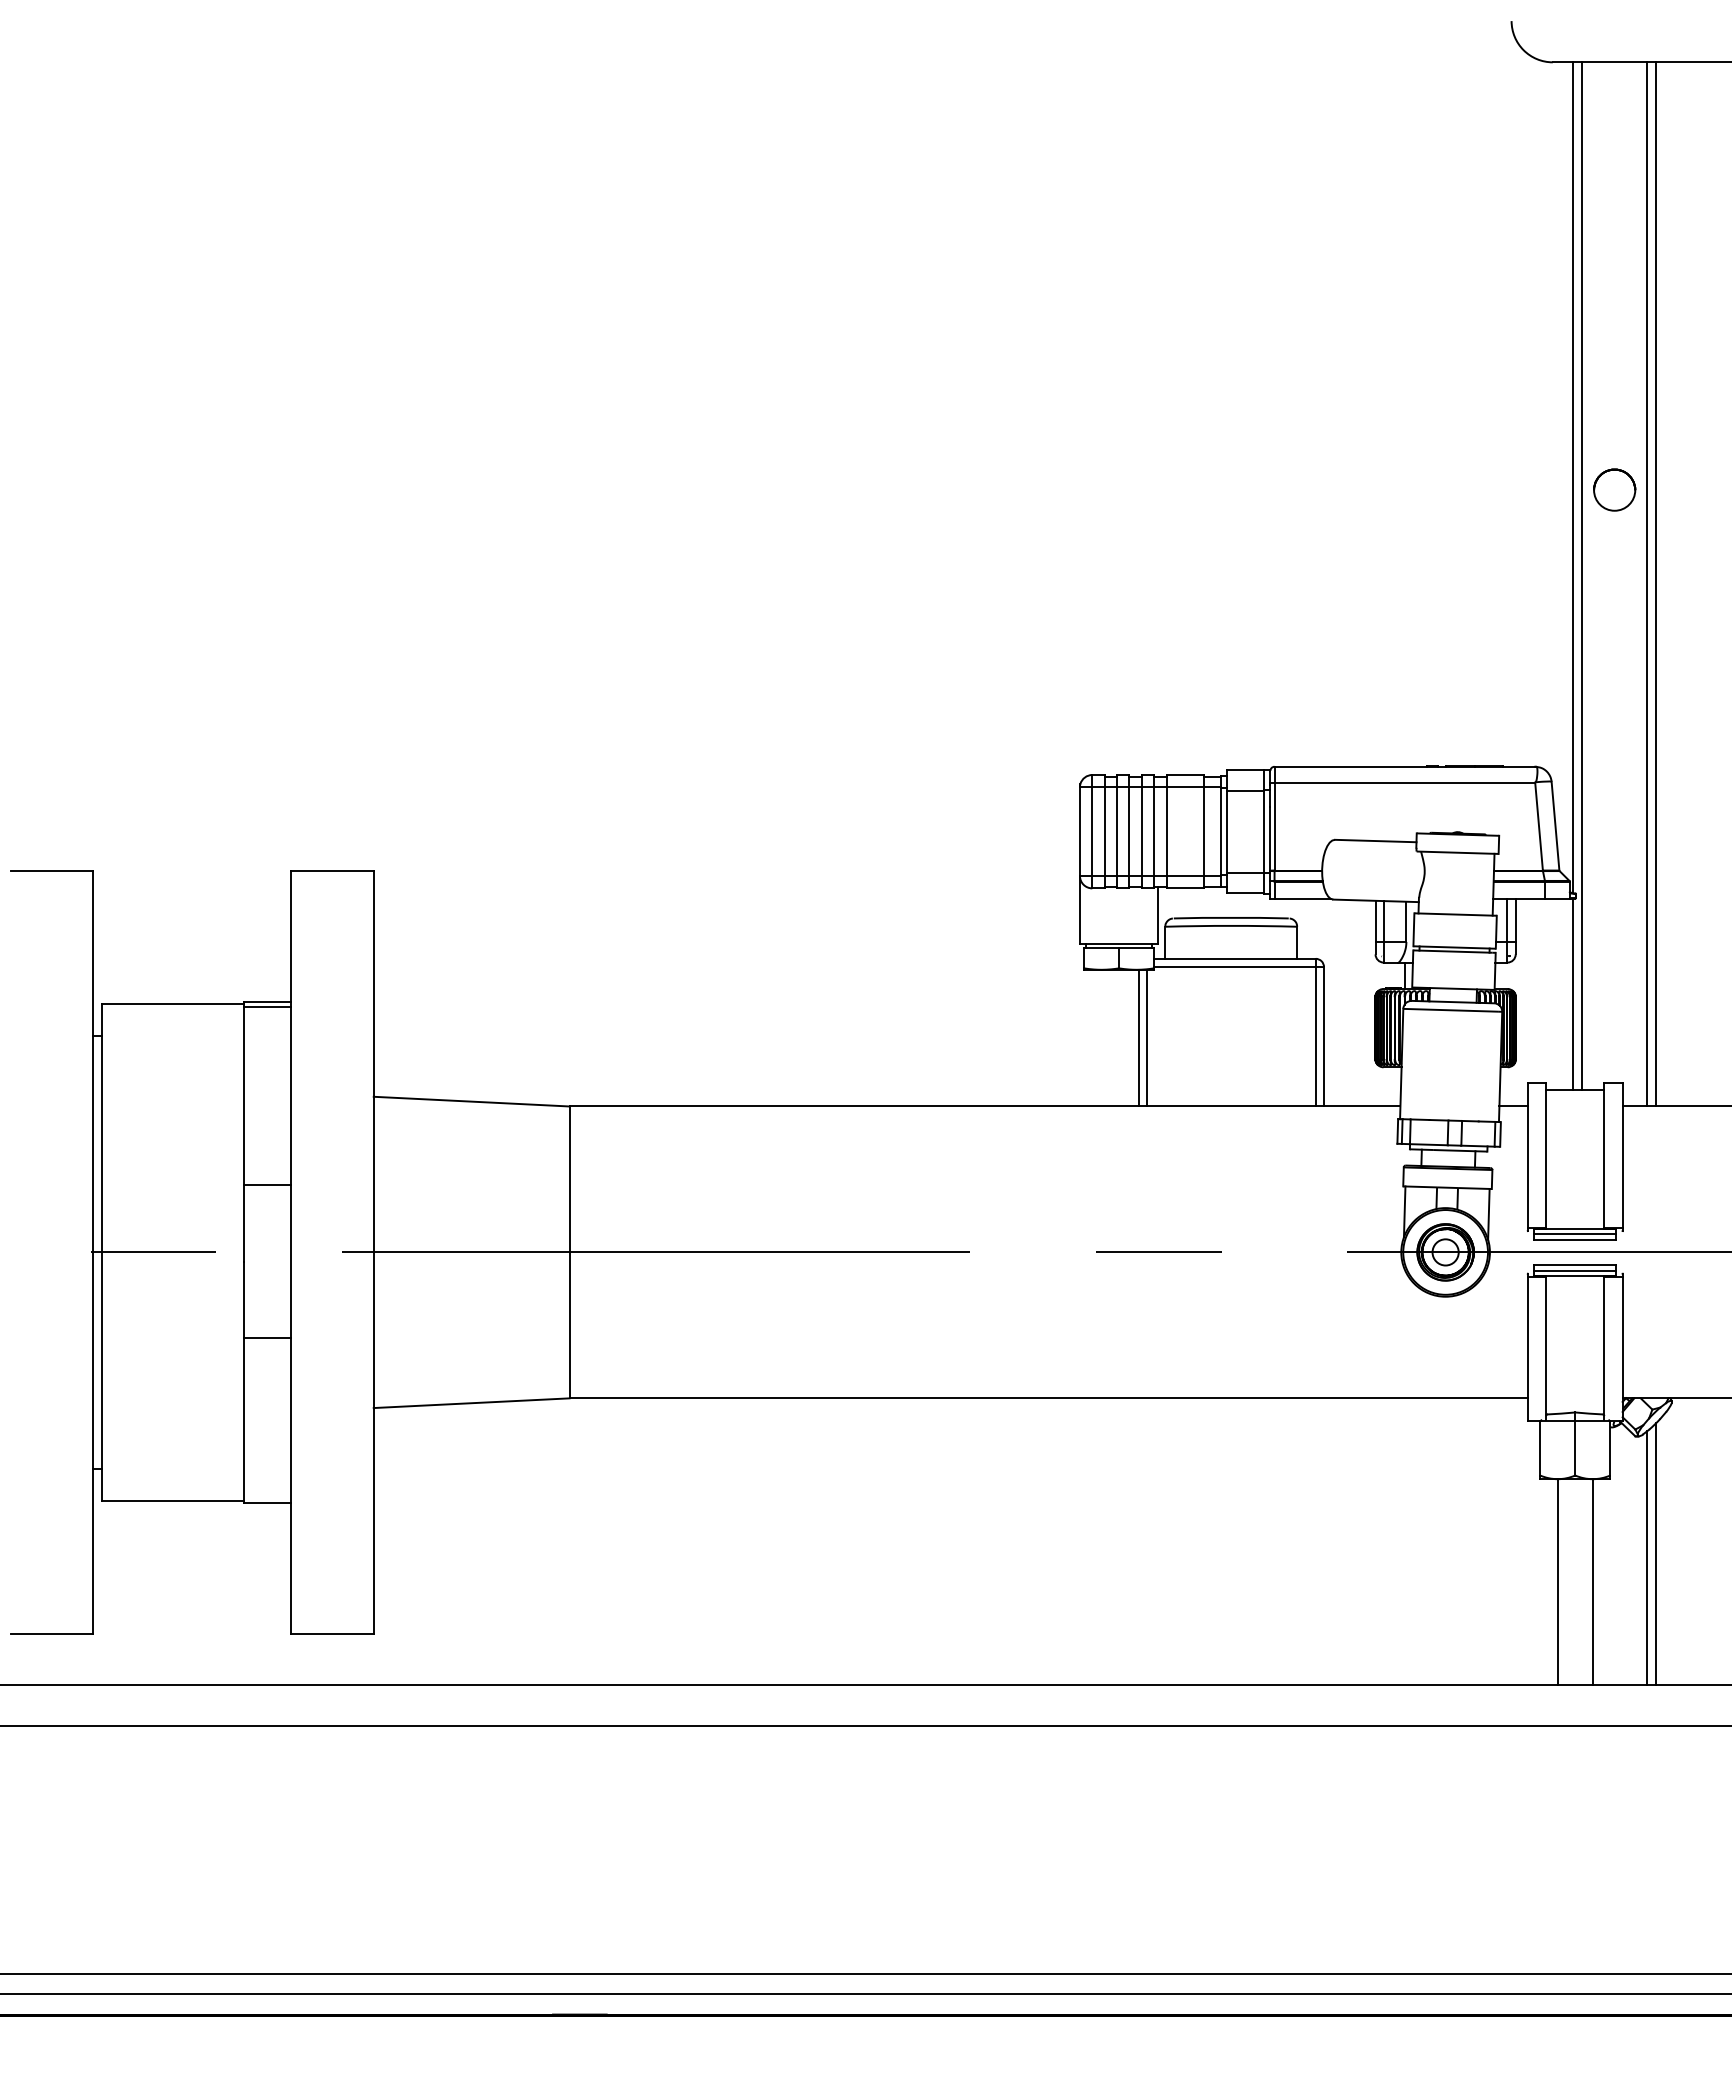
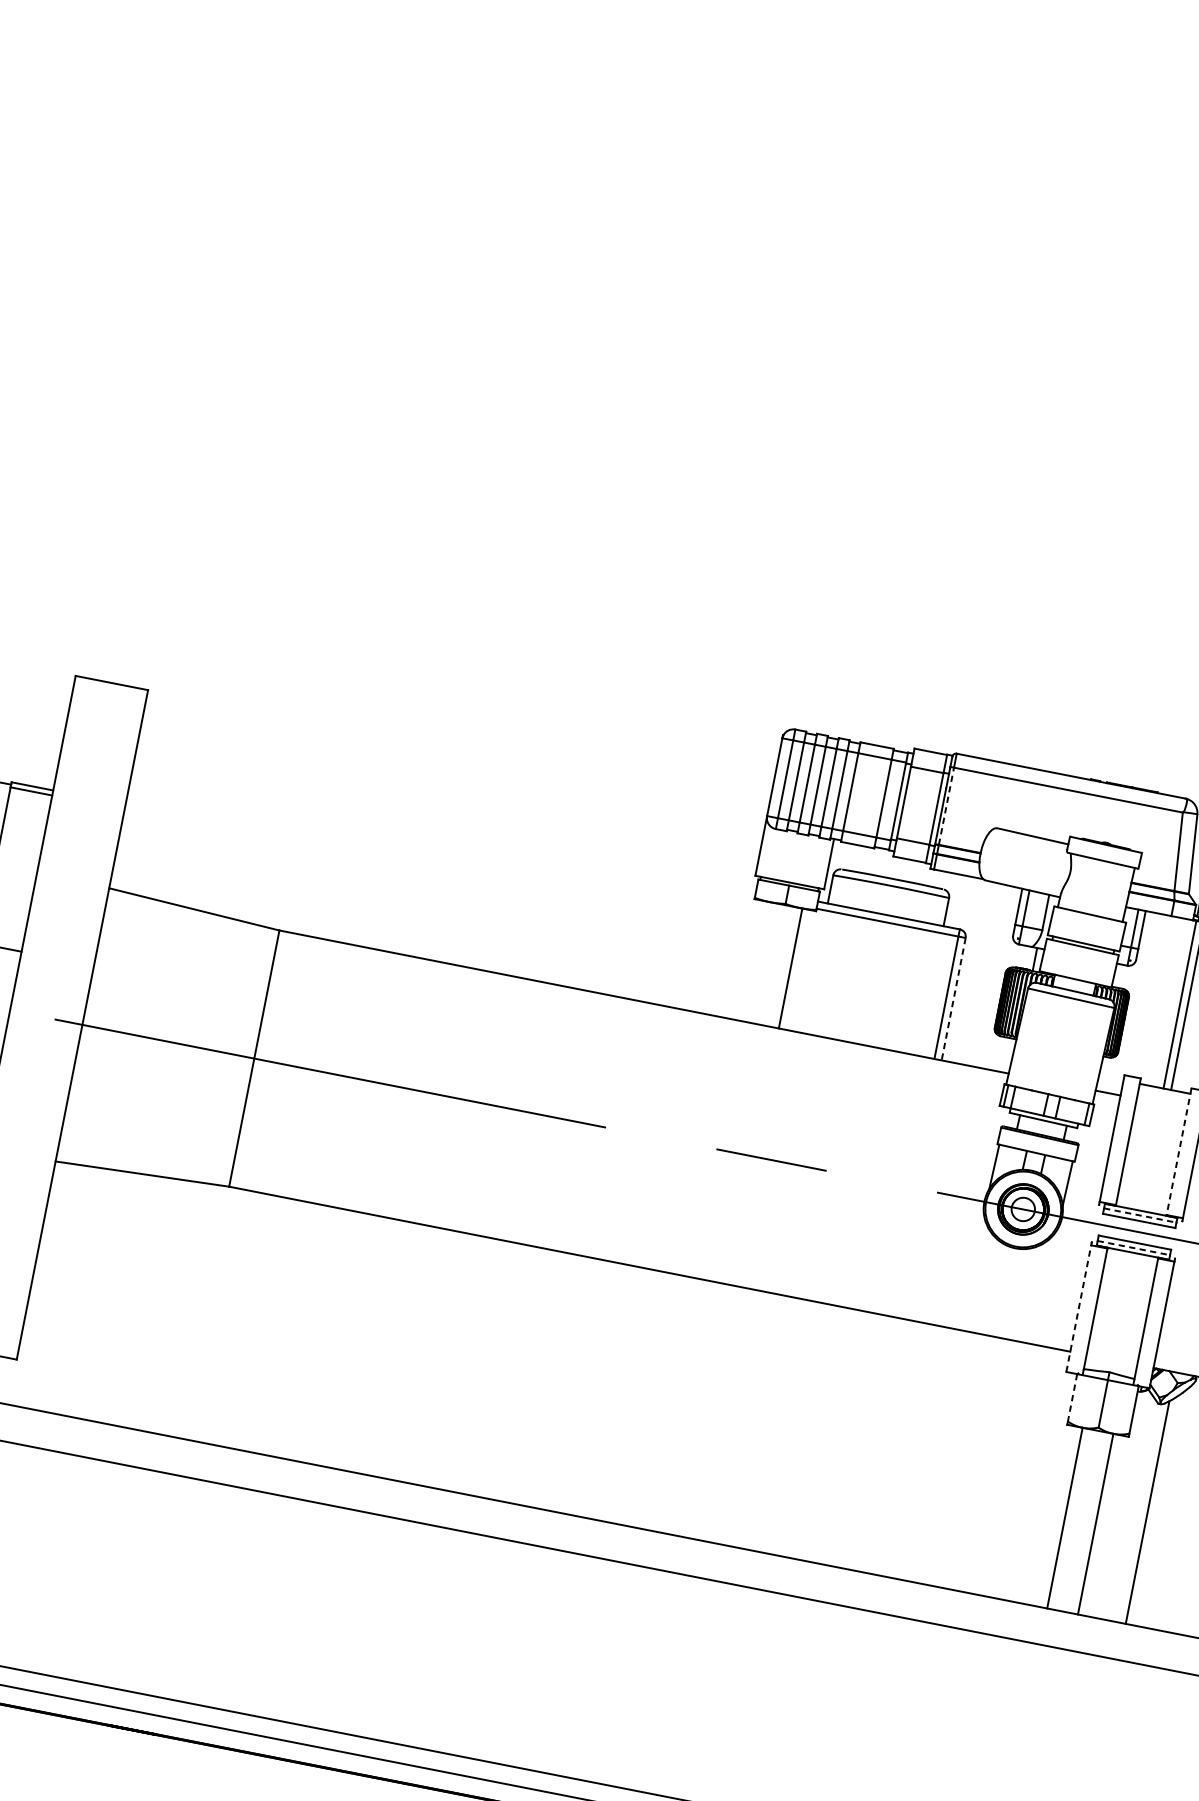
line: (1274, 826) -> (946, 806), solid -> dashed
line: (1324, 1036) -> (954, 999), solid -> dashed
line: (1146, 1037) -> (797, 969), removed
line: (1604, 1156) -> (1179, 1152), solid -> dashed
line: (1575, 1233) -> (1140, 1215), solid -> dashed
line: (1575, 1270) -> (1134, 1247), solid -> dashed
line: (1527, 1348) -> (1078, 1307), solid -> dashed
line: (1540, 1448) -> (1072, 1397), solid -> dashed
line: (1655, 1554) -> (1155, 1510), removed

